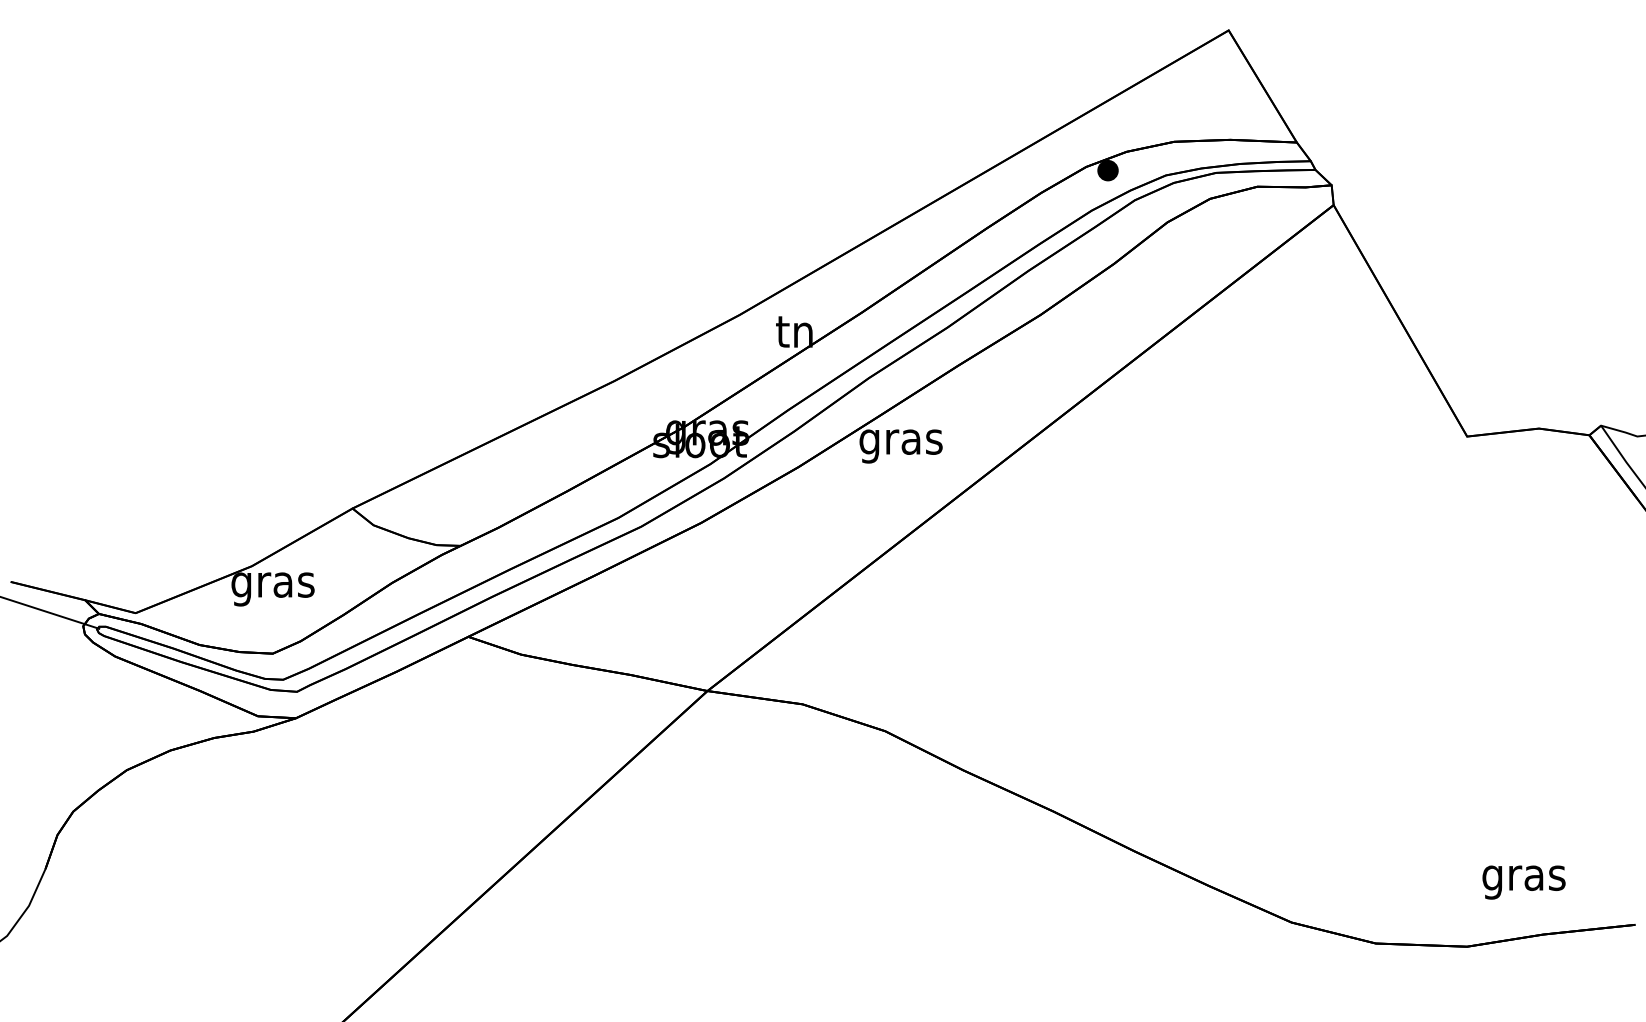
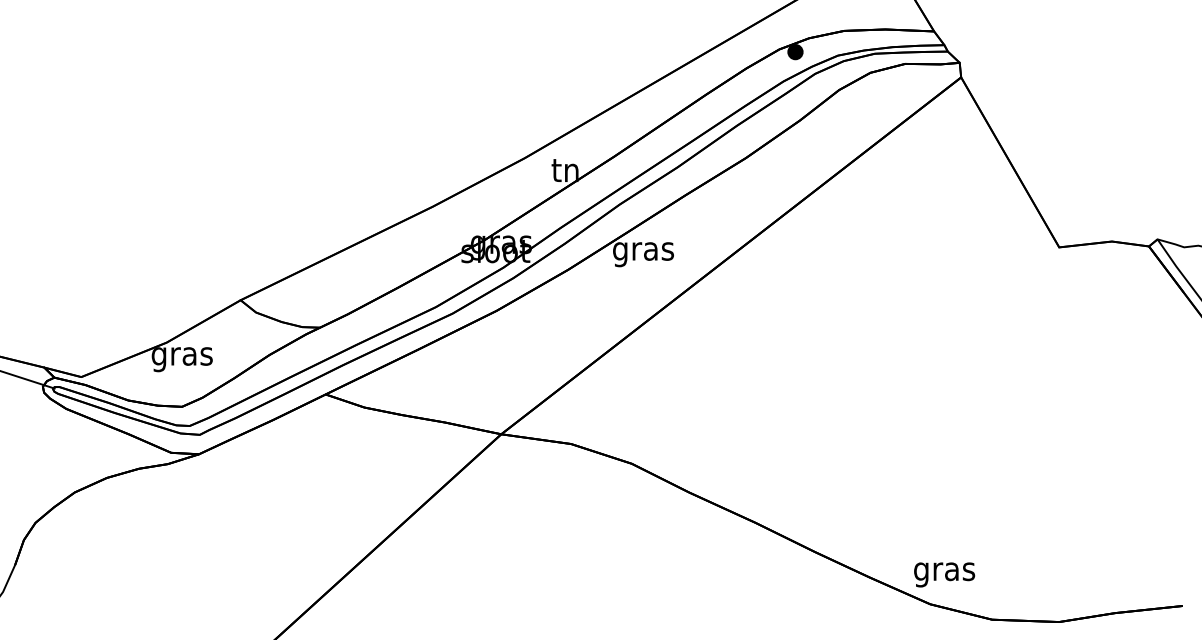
text: (1523, 882) -> (944, 574), moved

